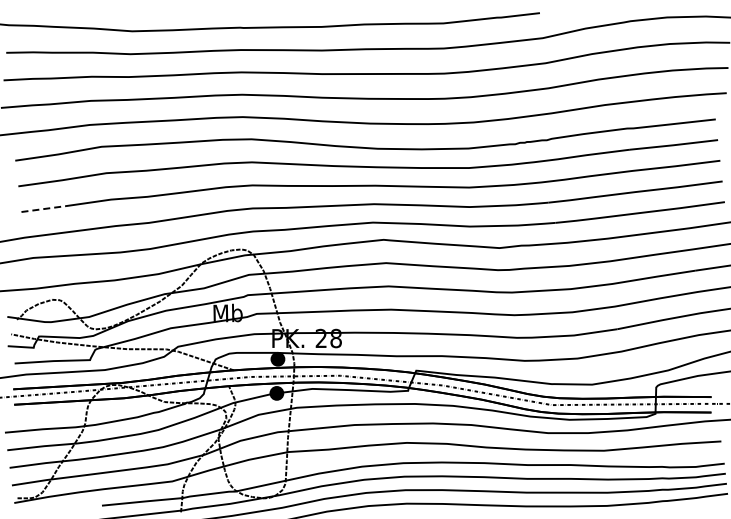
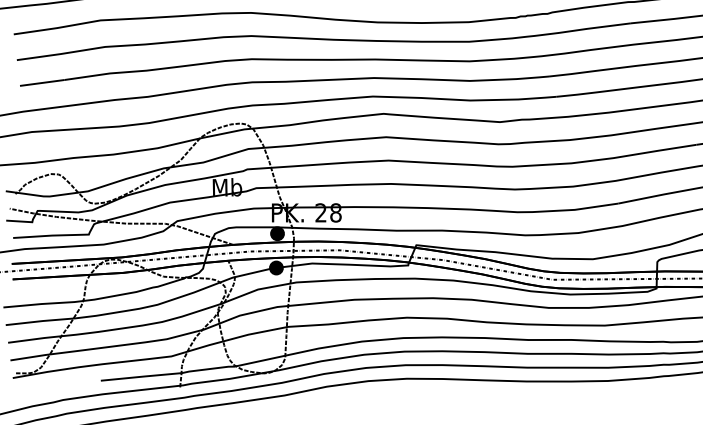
line: (44, 209) -> (43, 83), dashed -> solid

